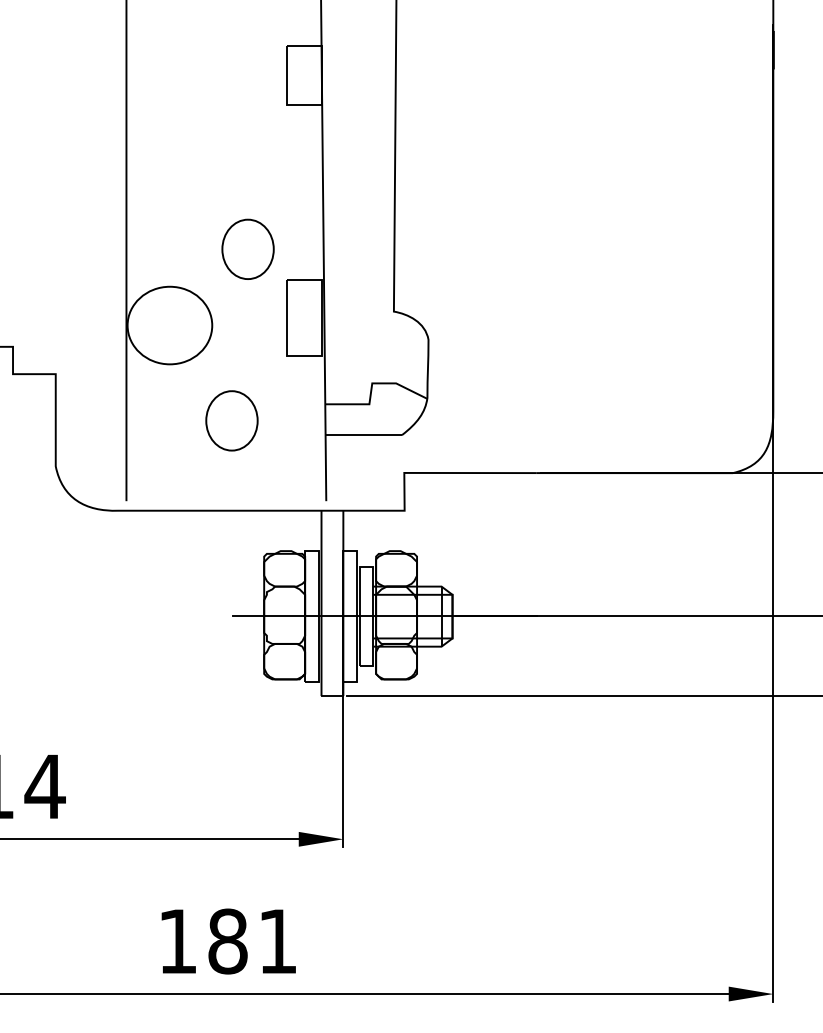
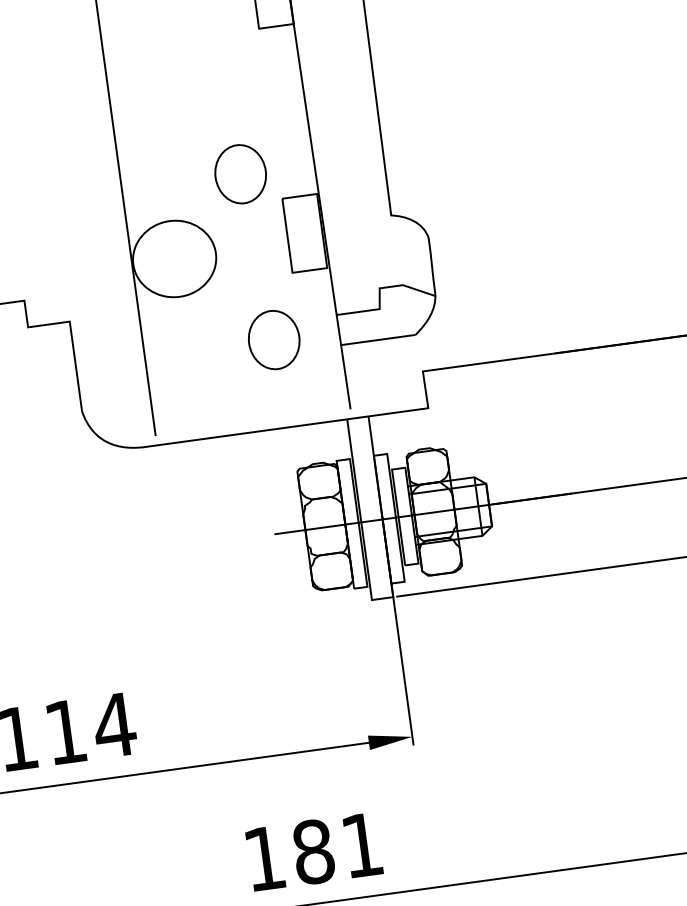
part: (231, 420) -> (273, 339), moved

